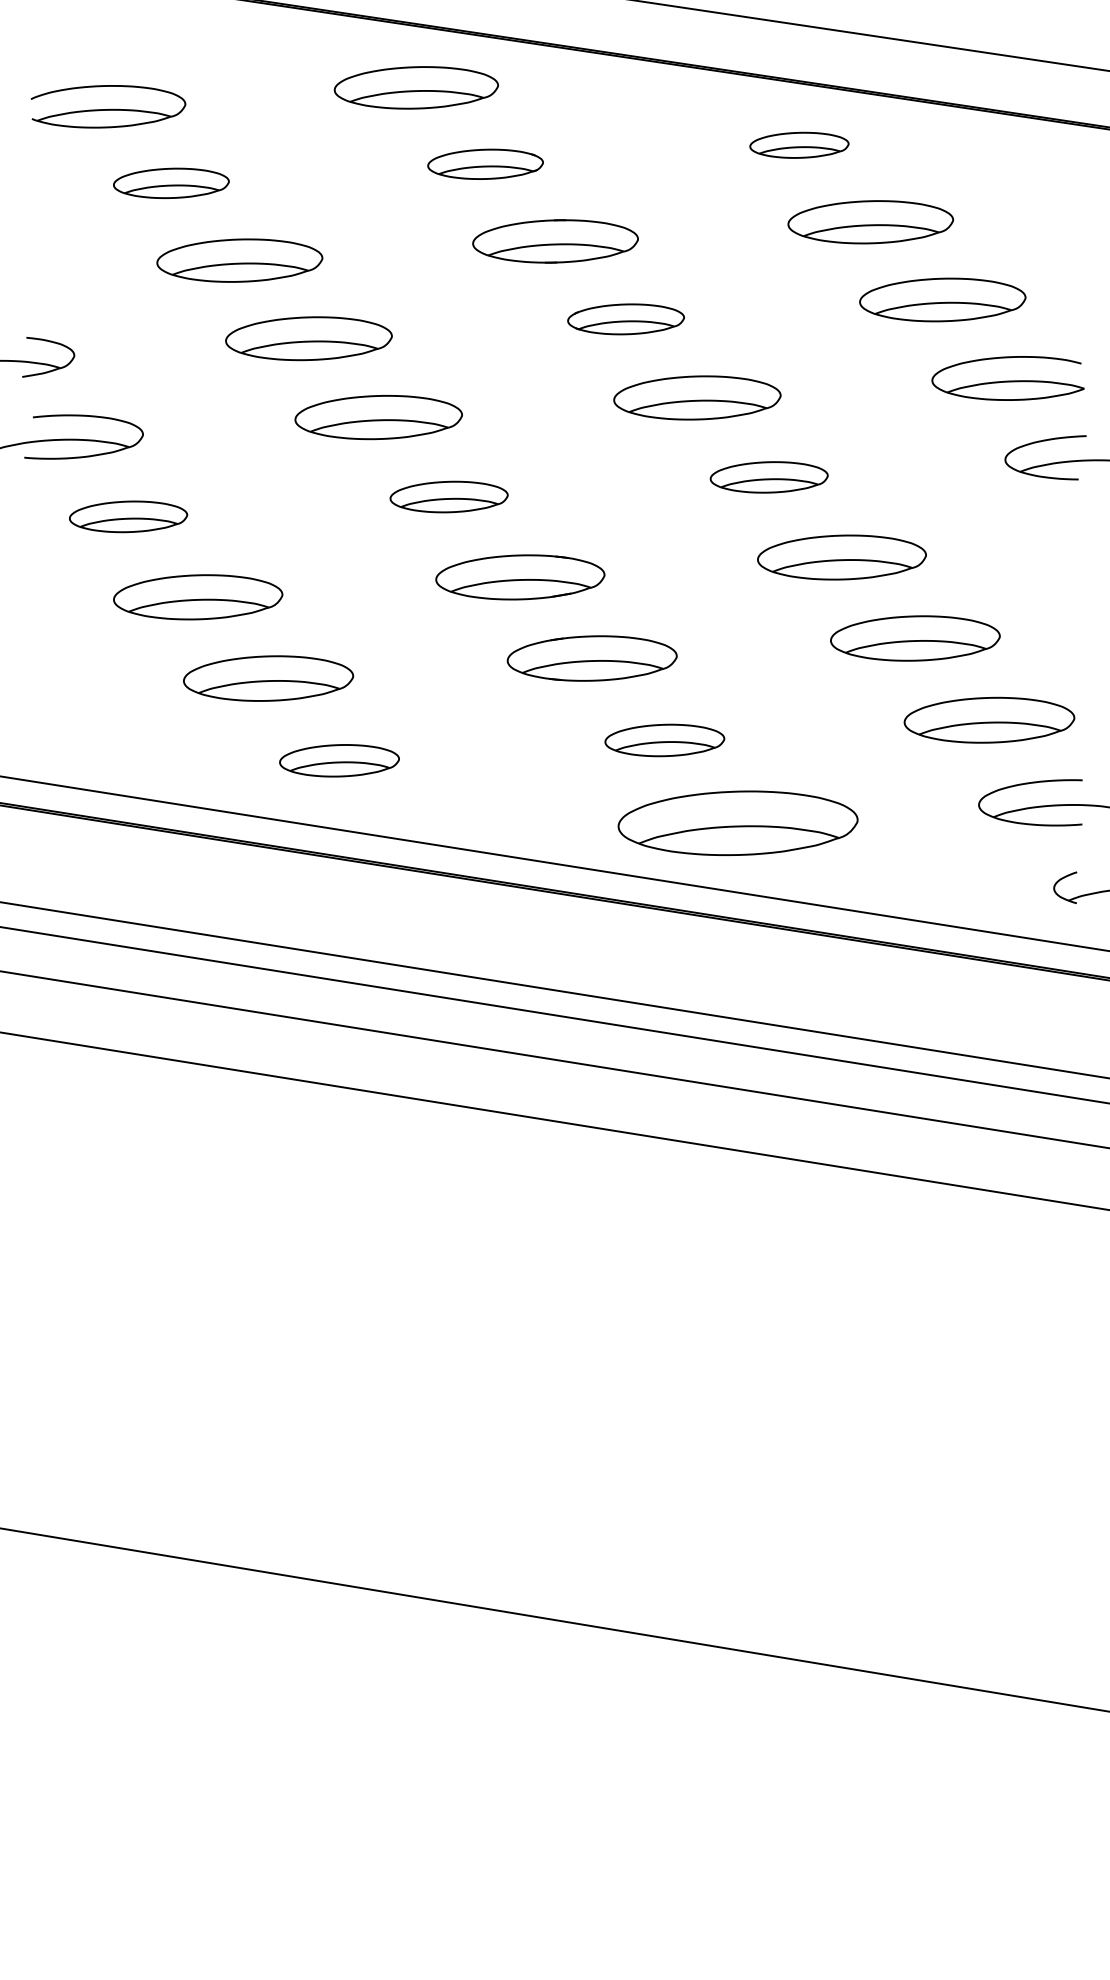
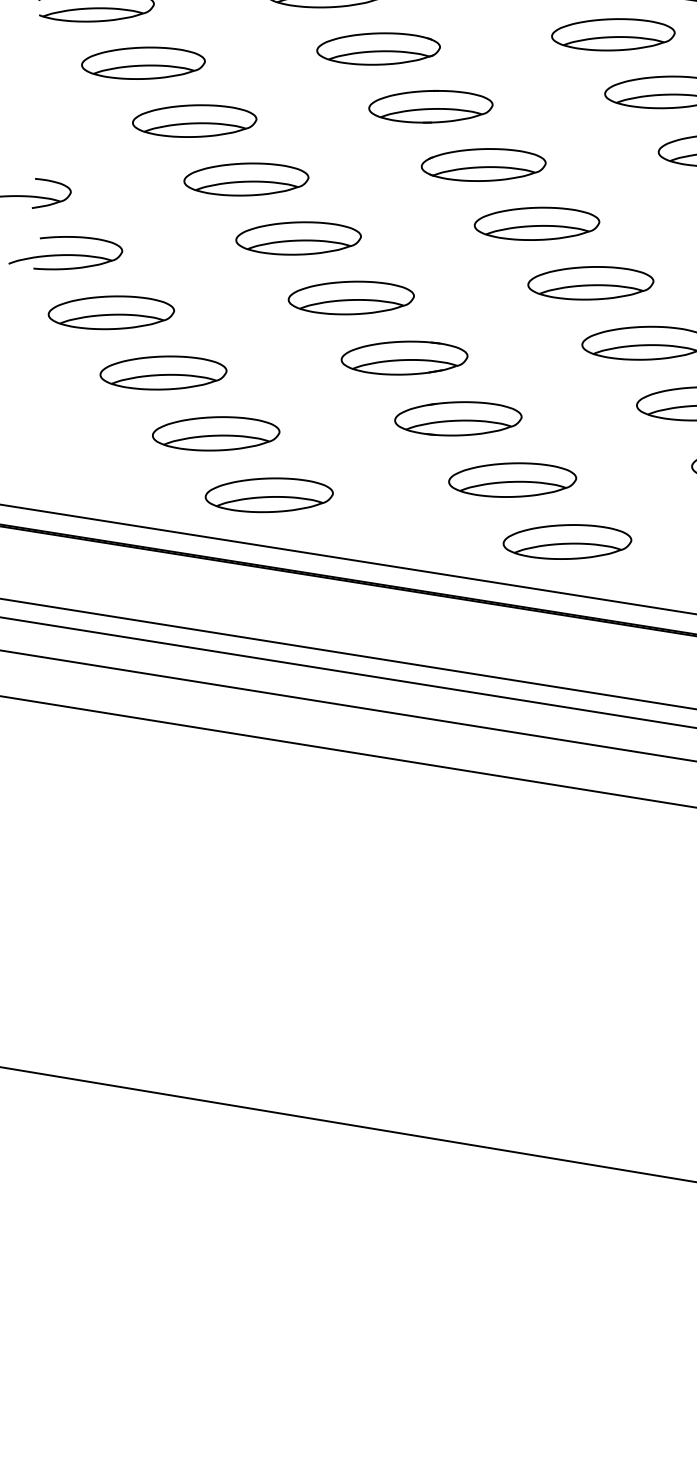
part: (799, 145) -> (613, 34), size x1.67
part: (485, 164) -> (378, 49), size x1.43
part: (171, 183) -> (143, 63), size x1.43
part: (625, 319) -> (483, 165), size x1.43
part: (768, 477) -> (590, 283), size x1.43
part: (448, 496) -> (350, 297), size x1.43
part: (128, 516) -> (111, 312), size x1.43
part: (664, 740) -> (512, 480), size x1.43
part: (339, 760) -> (269, 495), size x1.43
part: (737, 822) -> (567, 541), size x0.71

